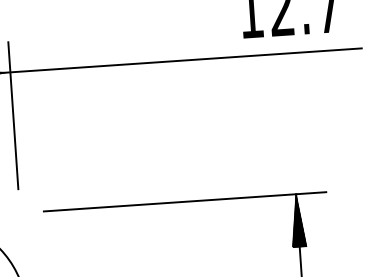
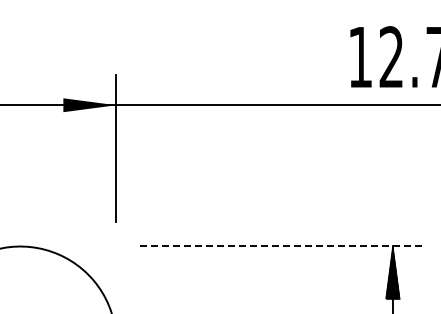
line: (185, 201) -> (282, 246), solid -> dashed

